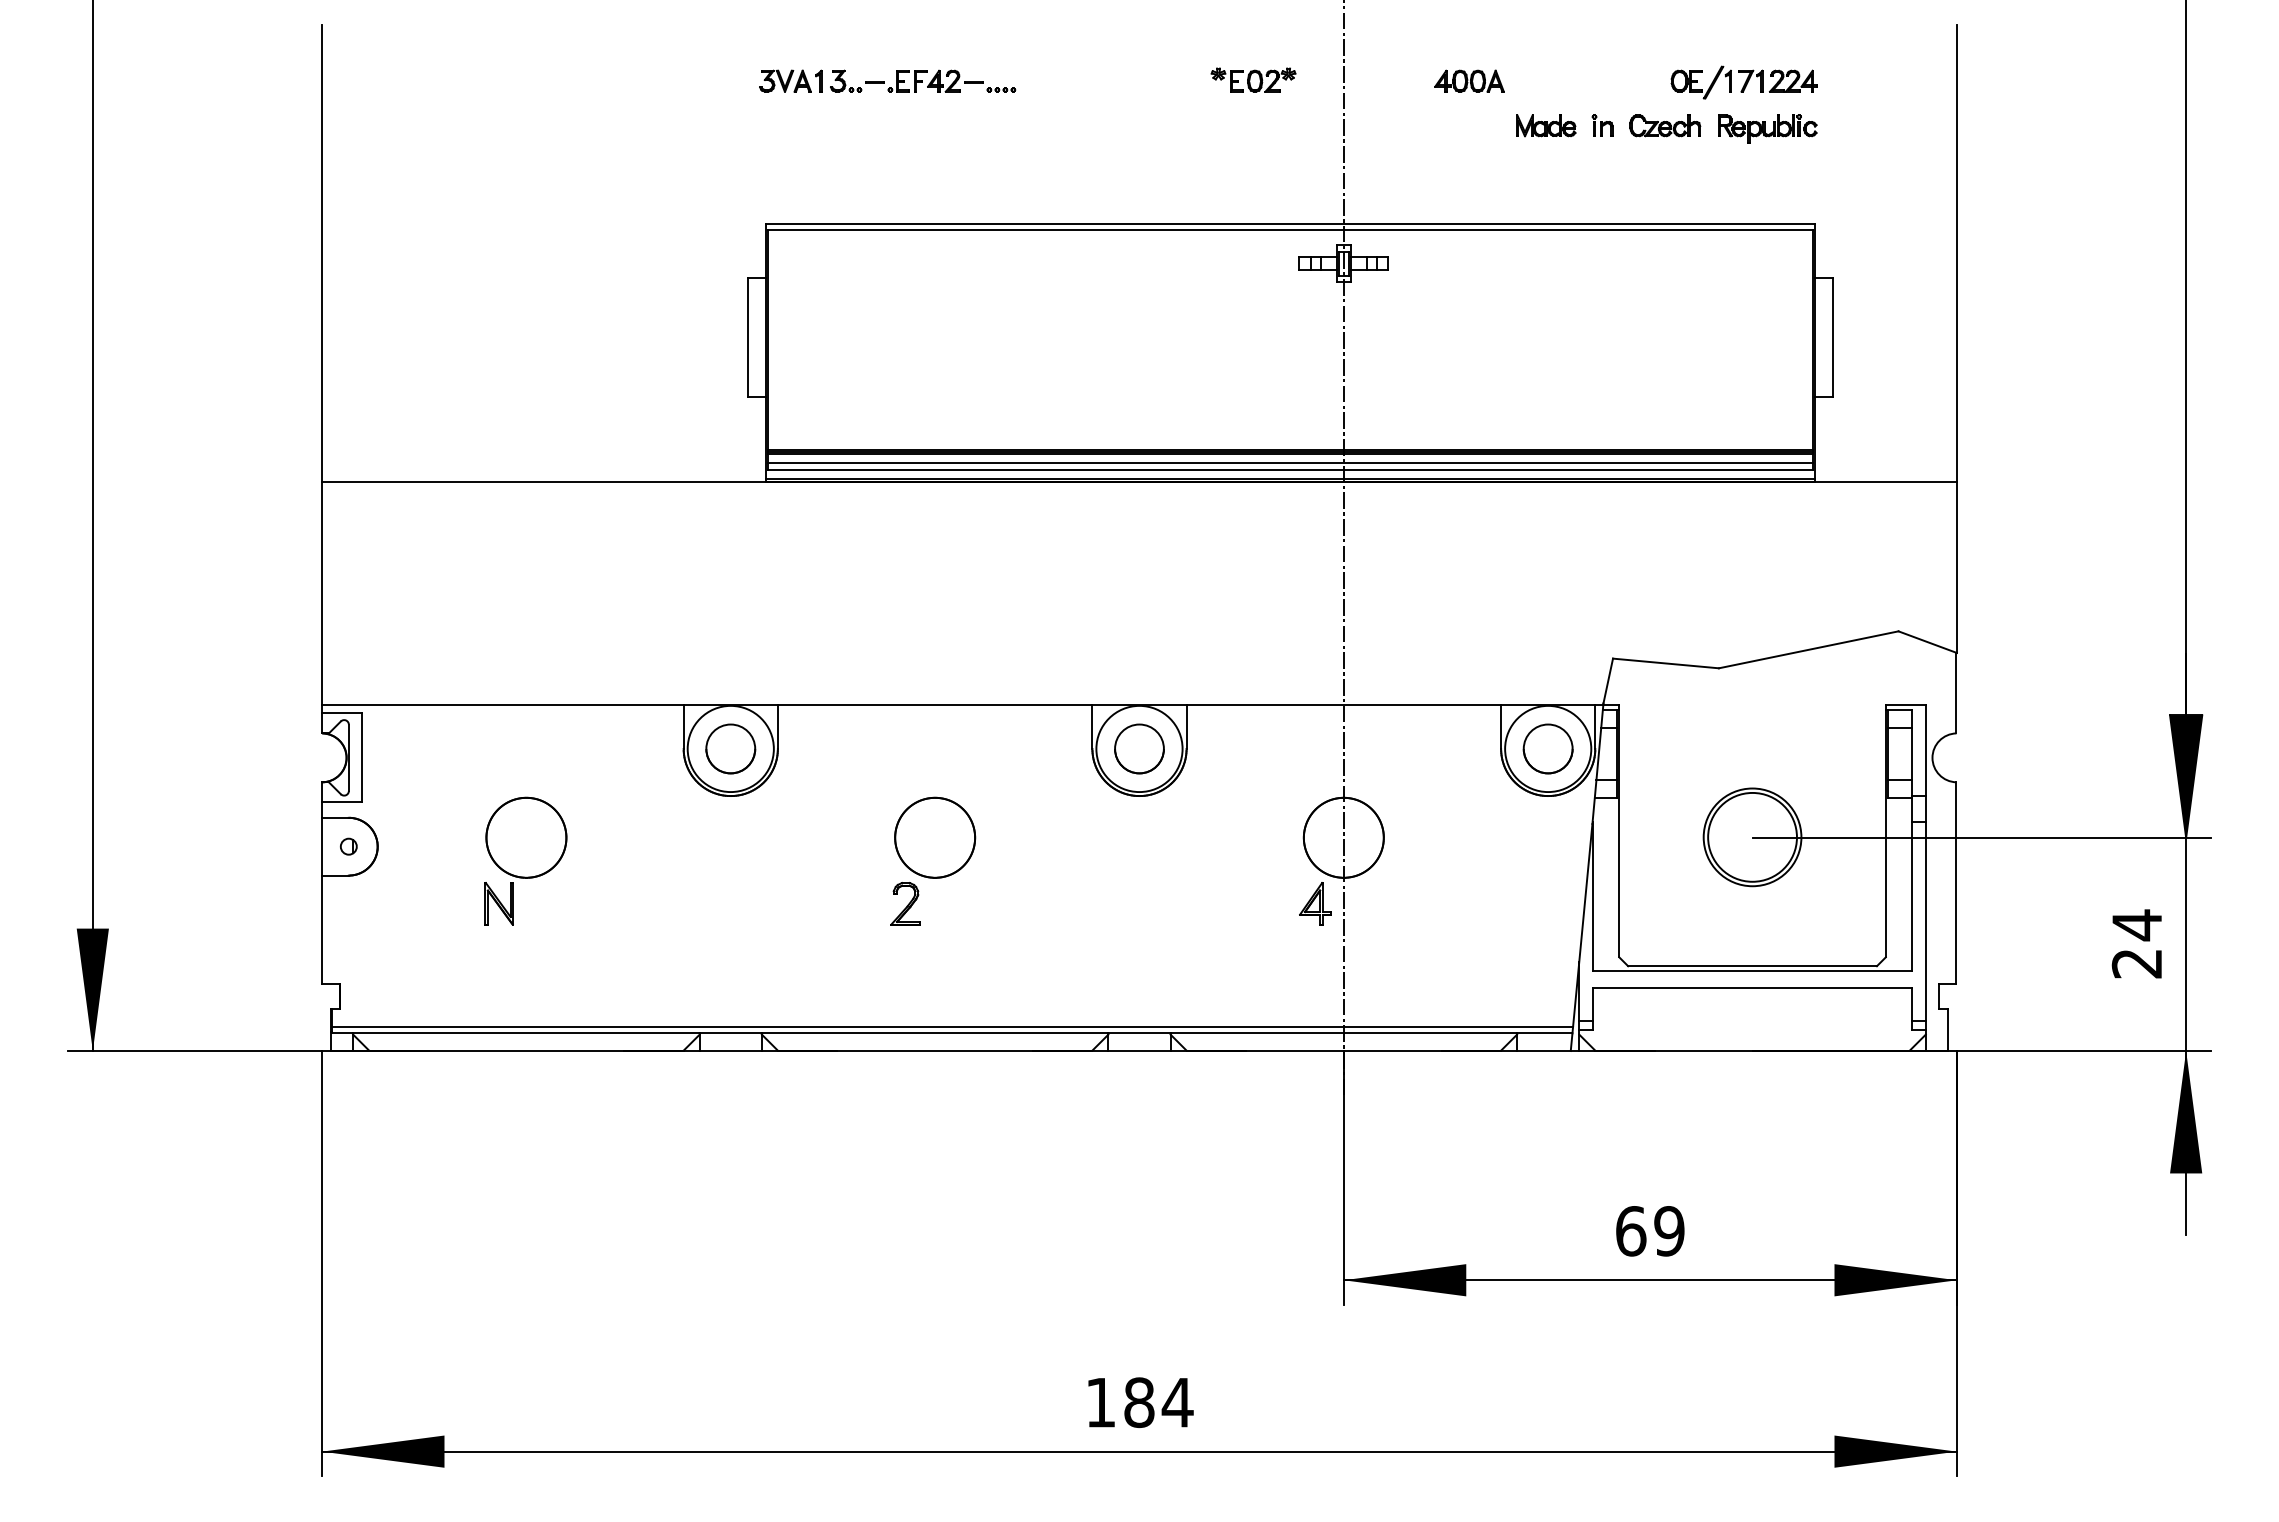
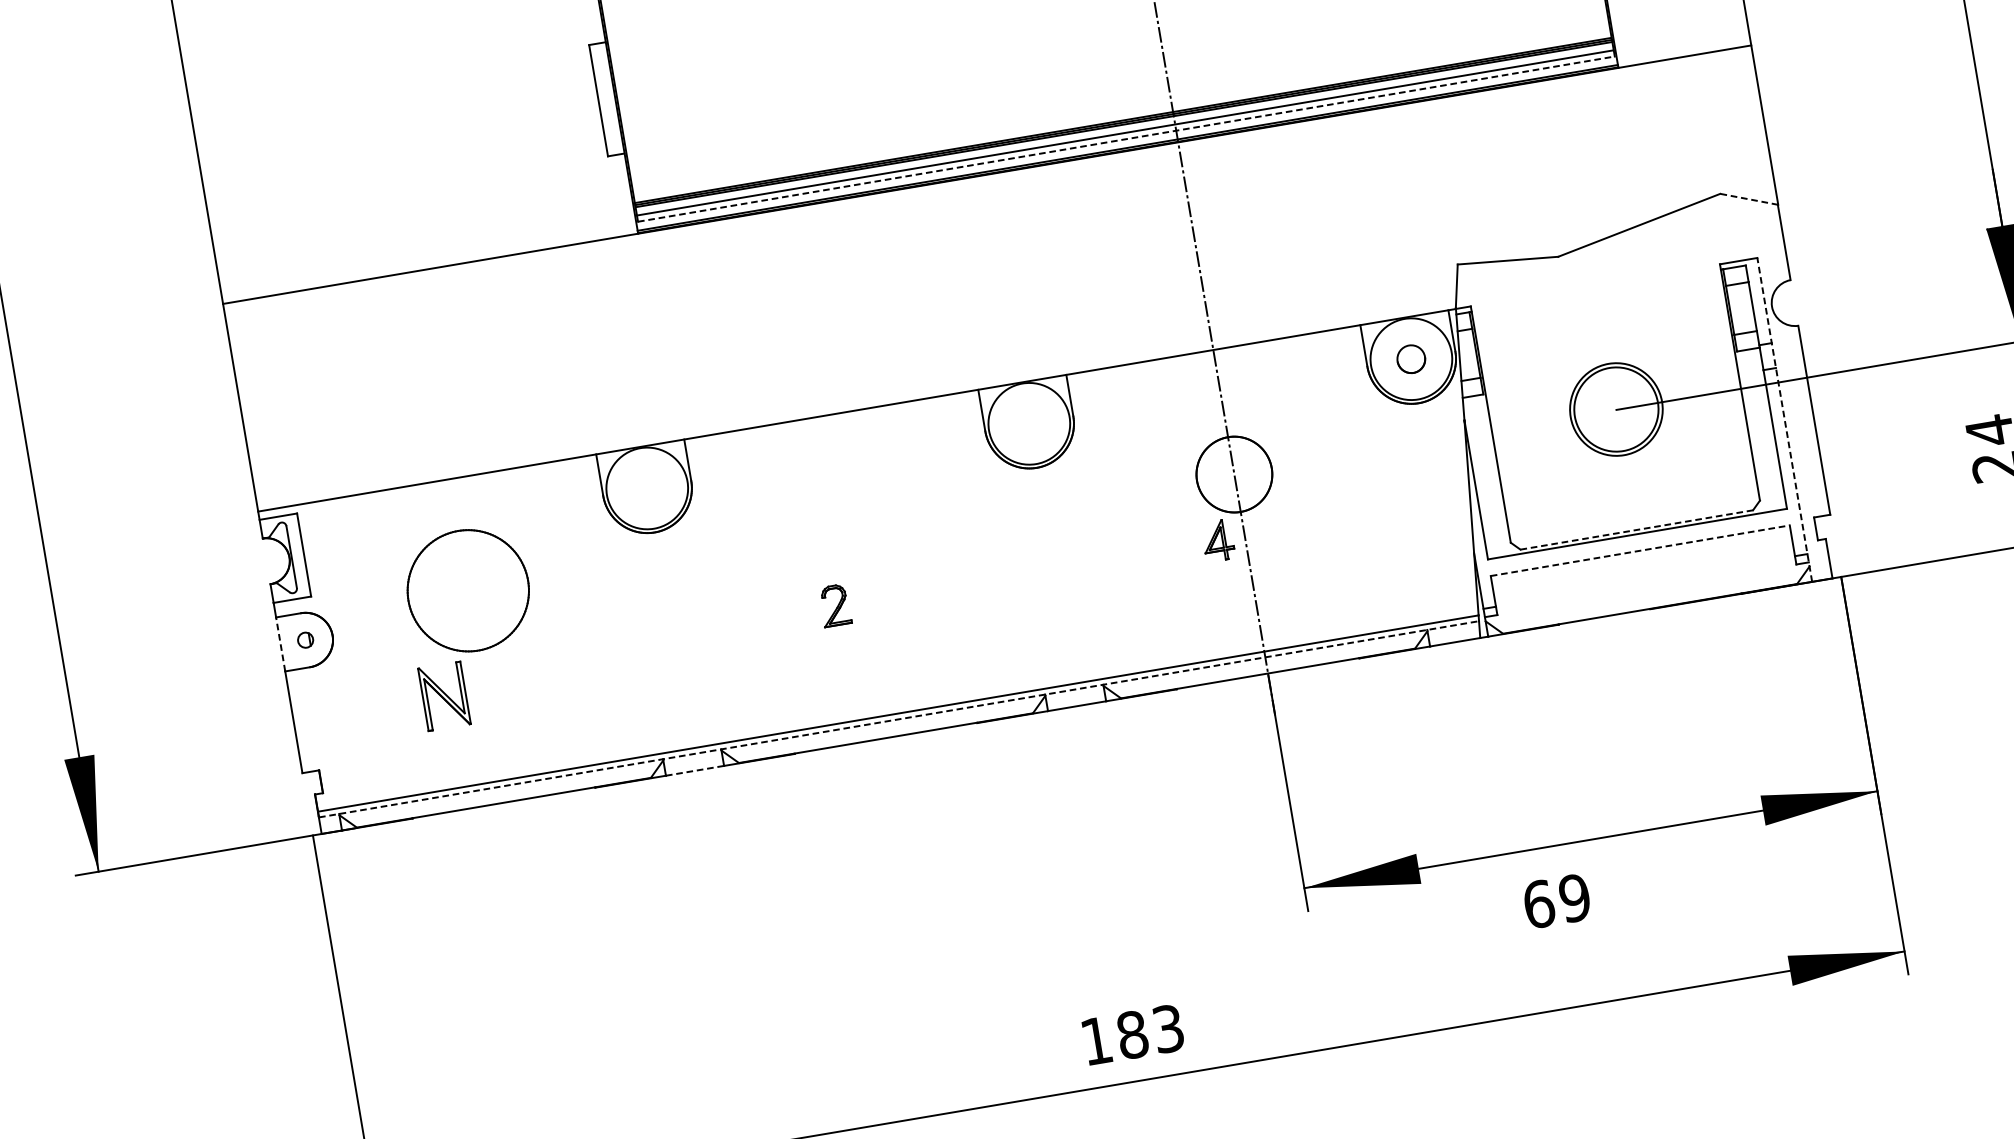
line: (1291, 469) -> (1127, 138), solid -> dashed
line: (1927, 641) -> (1748, 198), solid -> dashed
part: (730, 748) -> (646, 488), removed
part: (1139, 748) -> (1029, 423), removed
part: (1547, 748) -> (1410, 358), size x0.6
part: (935, 837) -> (852, 538), removed
line: (322, 846) -> (281, 644), solid -> dashed
part: (525, 860) -> (472, 625), size x1.6
line: (1925, 877) -> (1784, 419), solid -> dashed
line: (1753, 966) -> (1637, 530), solid -> dashed
line: (1752, 988) -> (1640, 550), solid -> dashed
line: (952, 1033) -> (899, 719), solid -> dashed
line: (731, 1051) -> (695, 771), solid -> dashed
text: (1650, 1231) -> (1557, 901), moved
text: (1177, 1402) -> (1168, 1028), 184 -> 183

